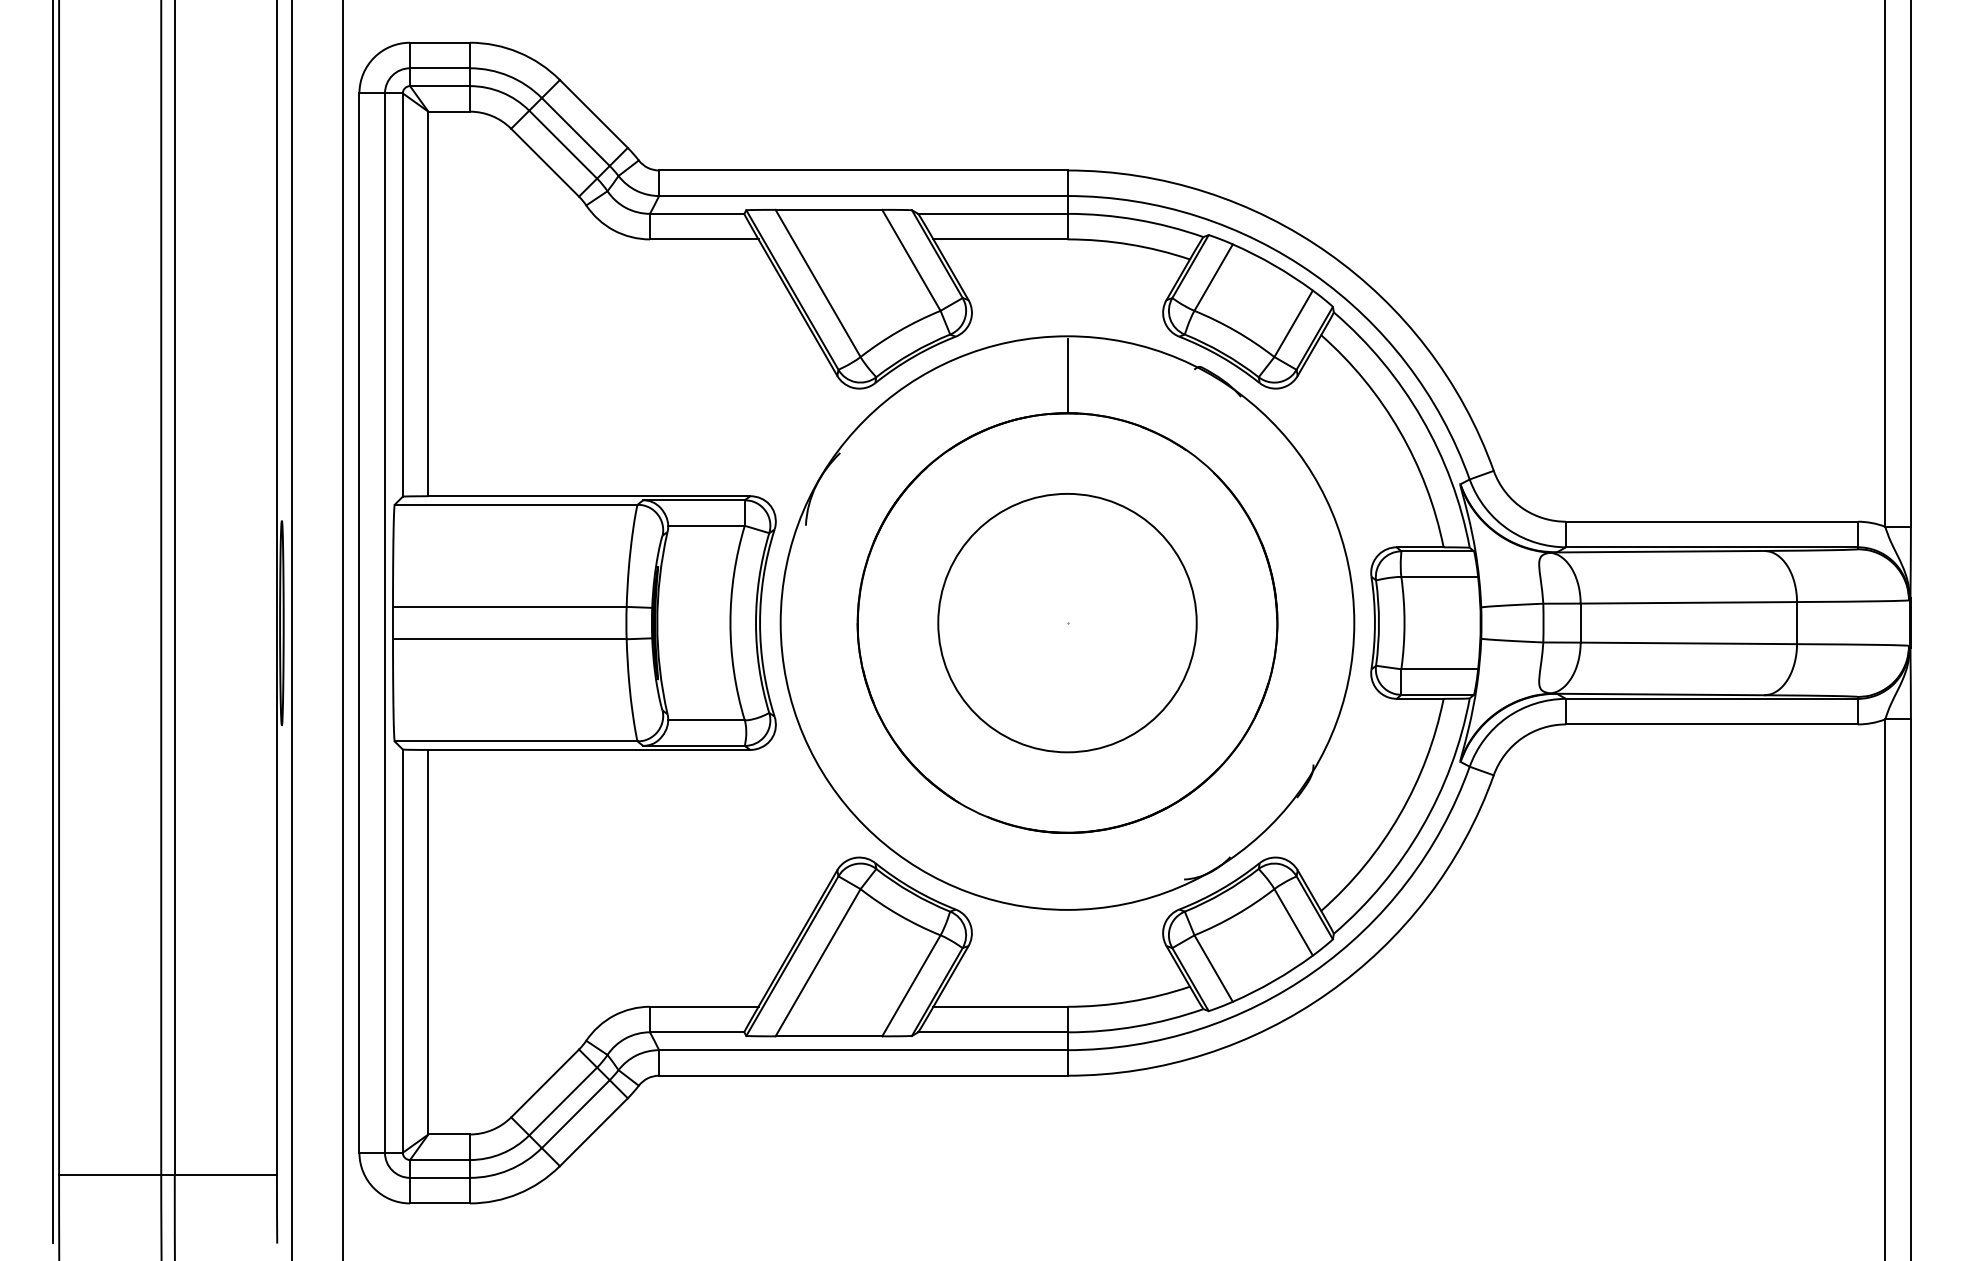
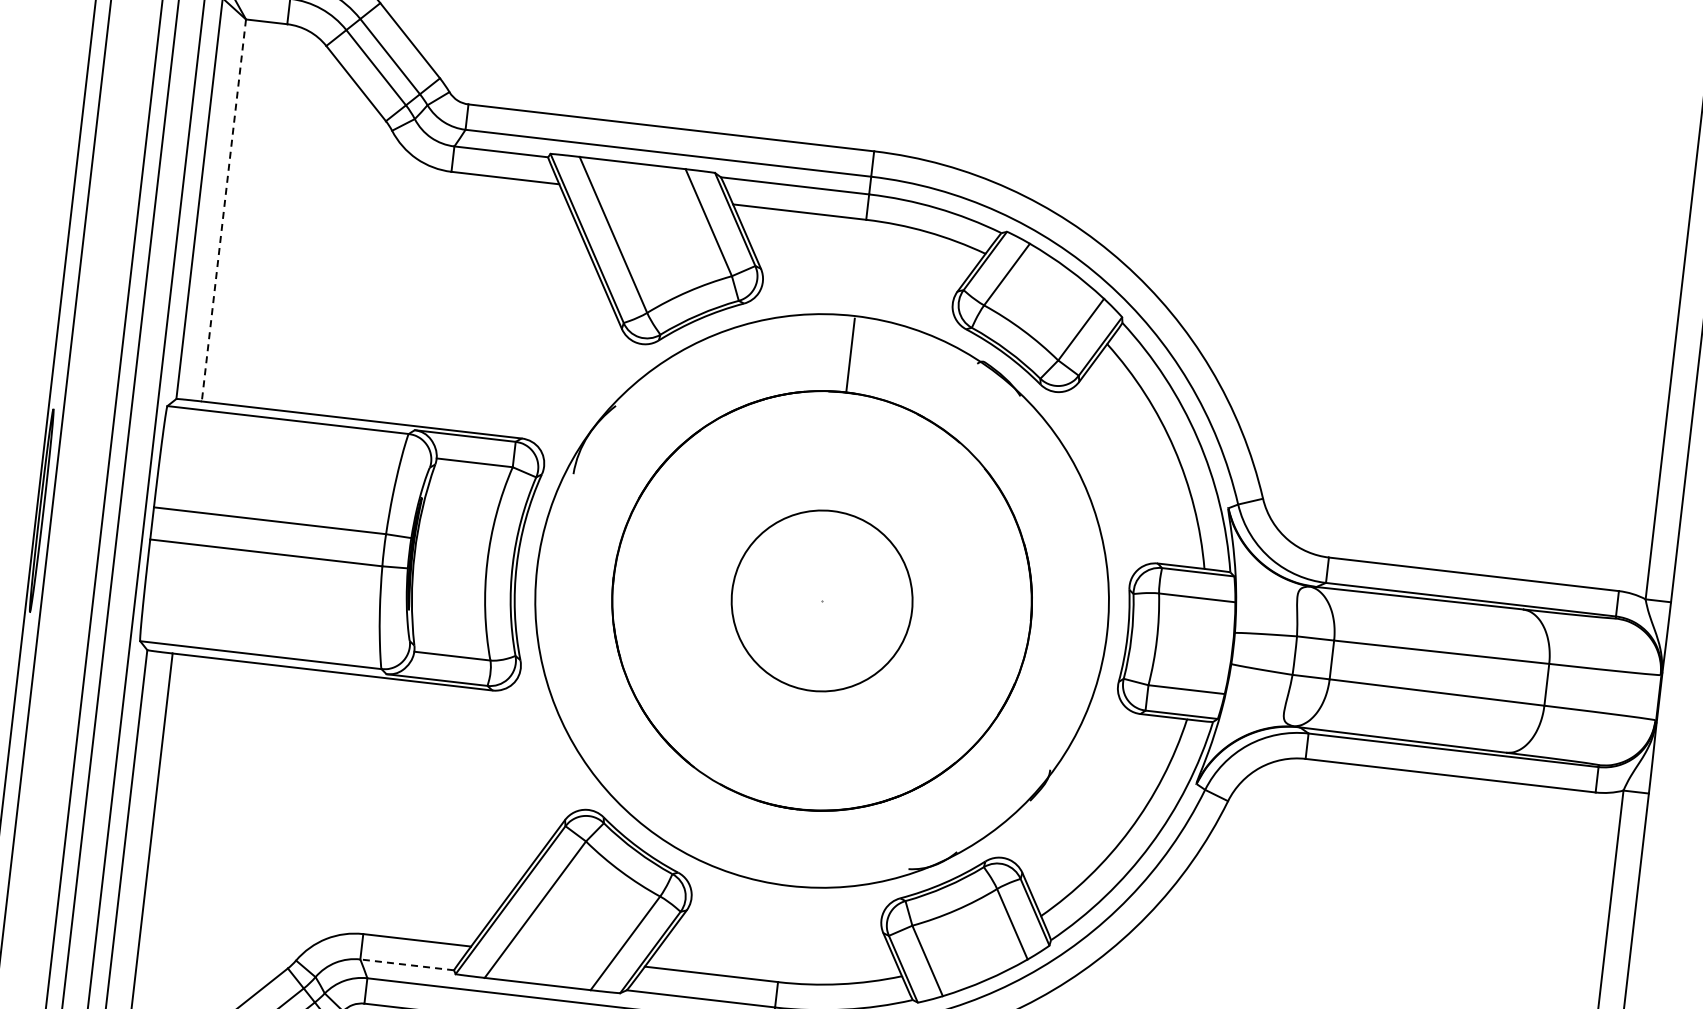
line: (428, 304) -> (223, 211), solid -> dashed
circle: (1067, 622) -> (822, 600), size x0.7
line: (696, 1032) -> (406, 965), solid -> dashed

